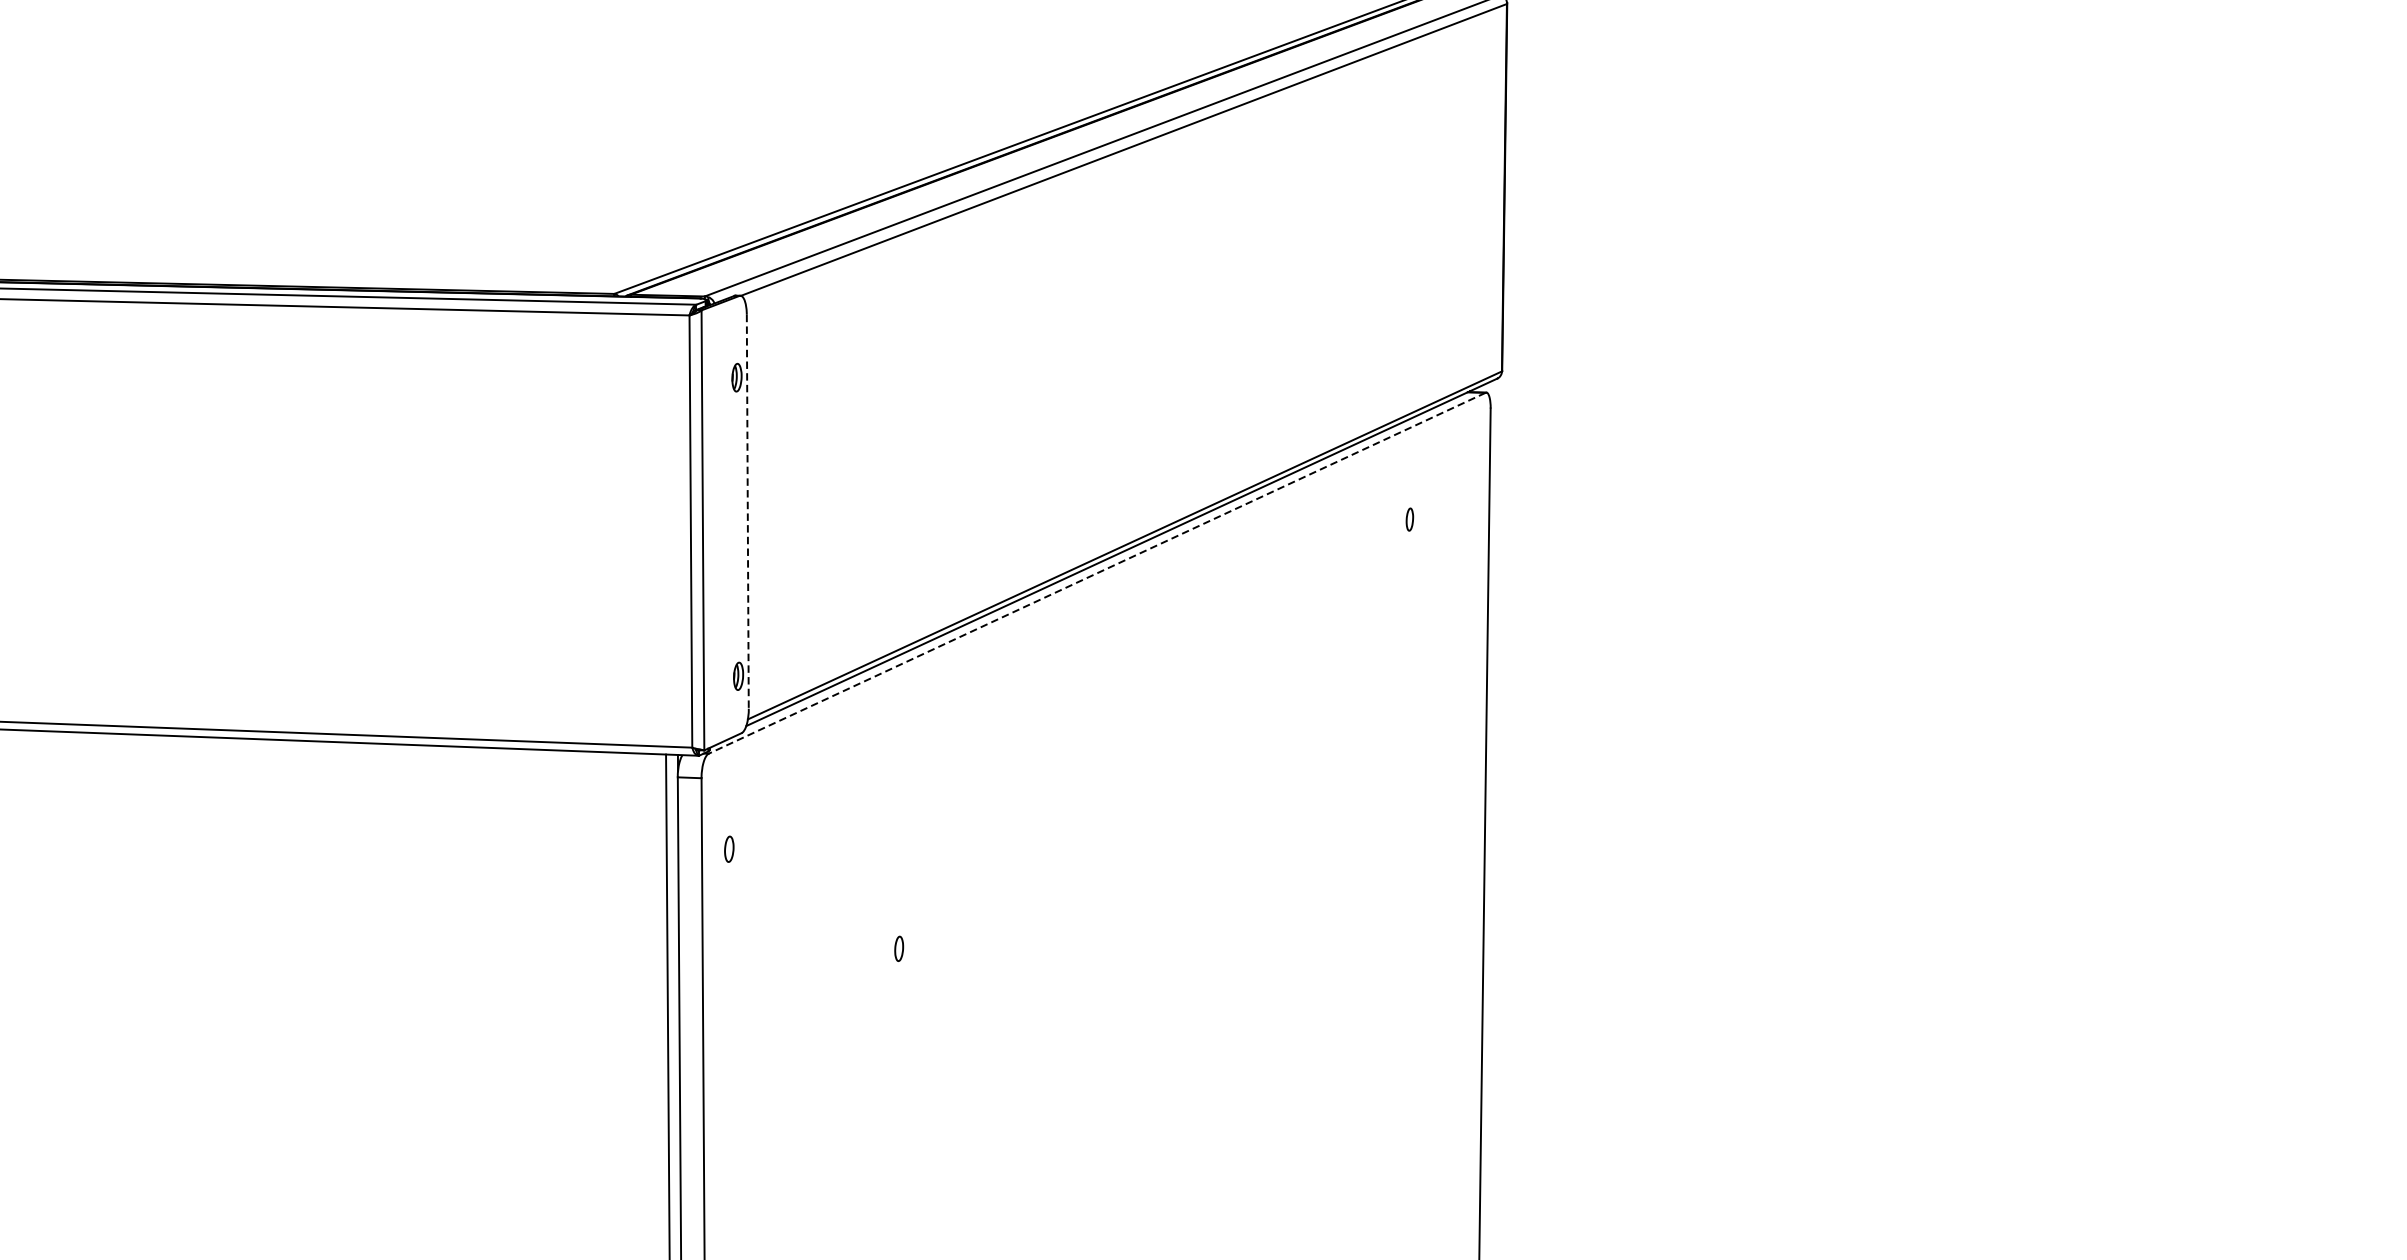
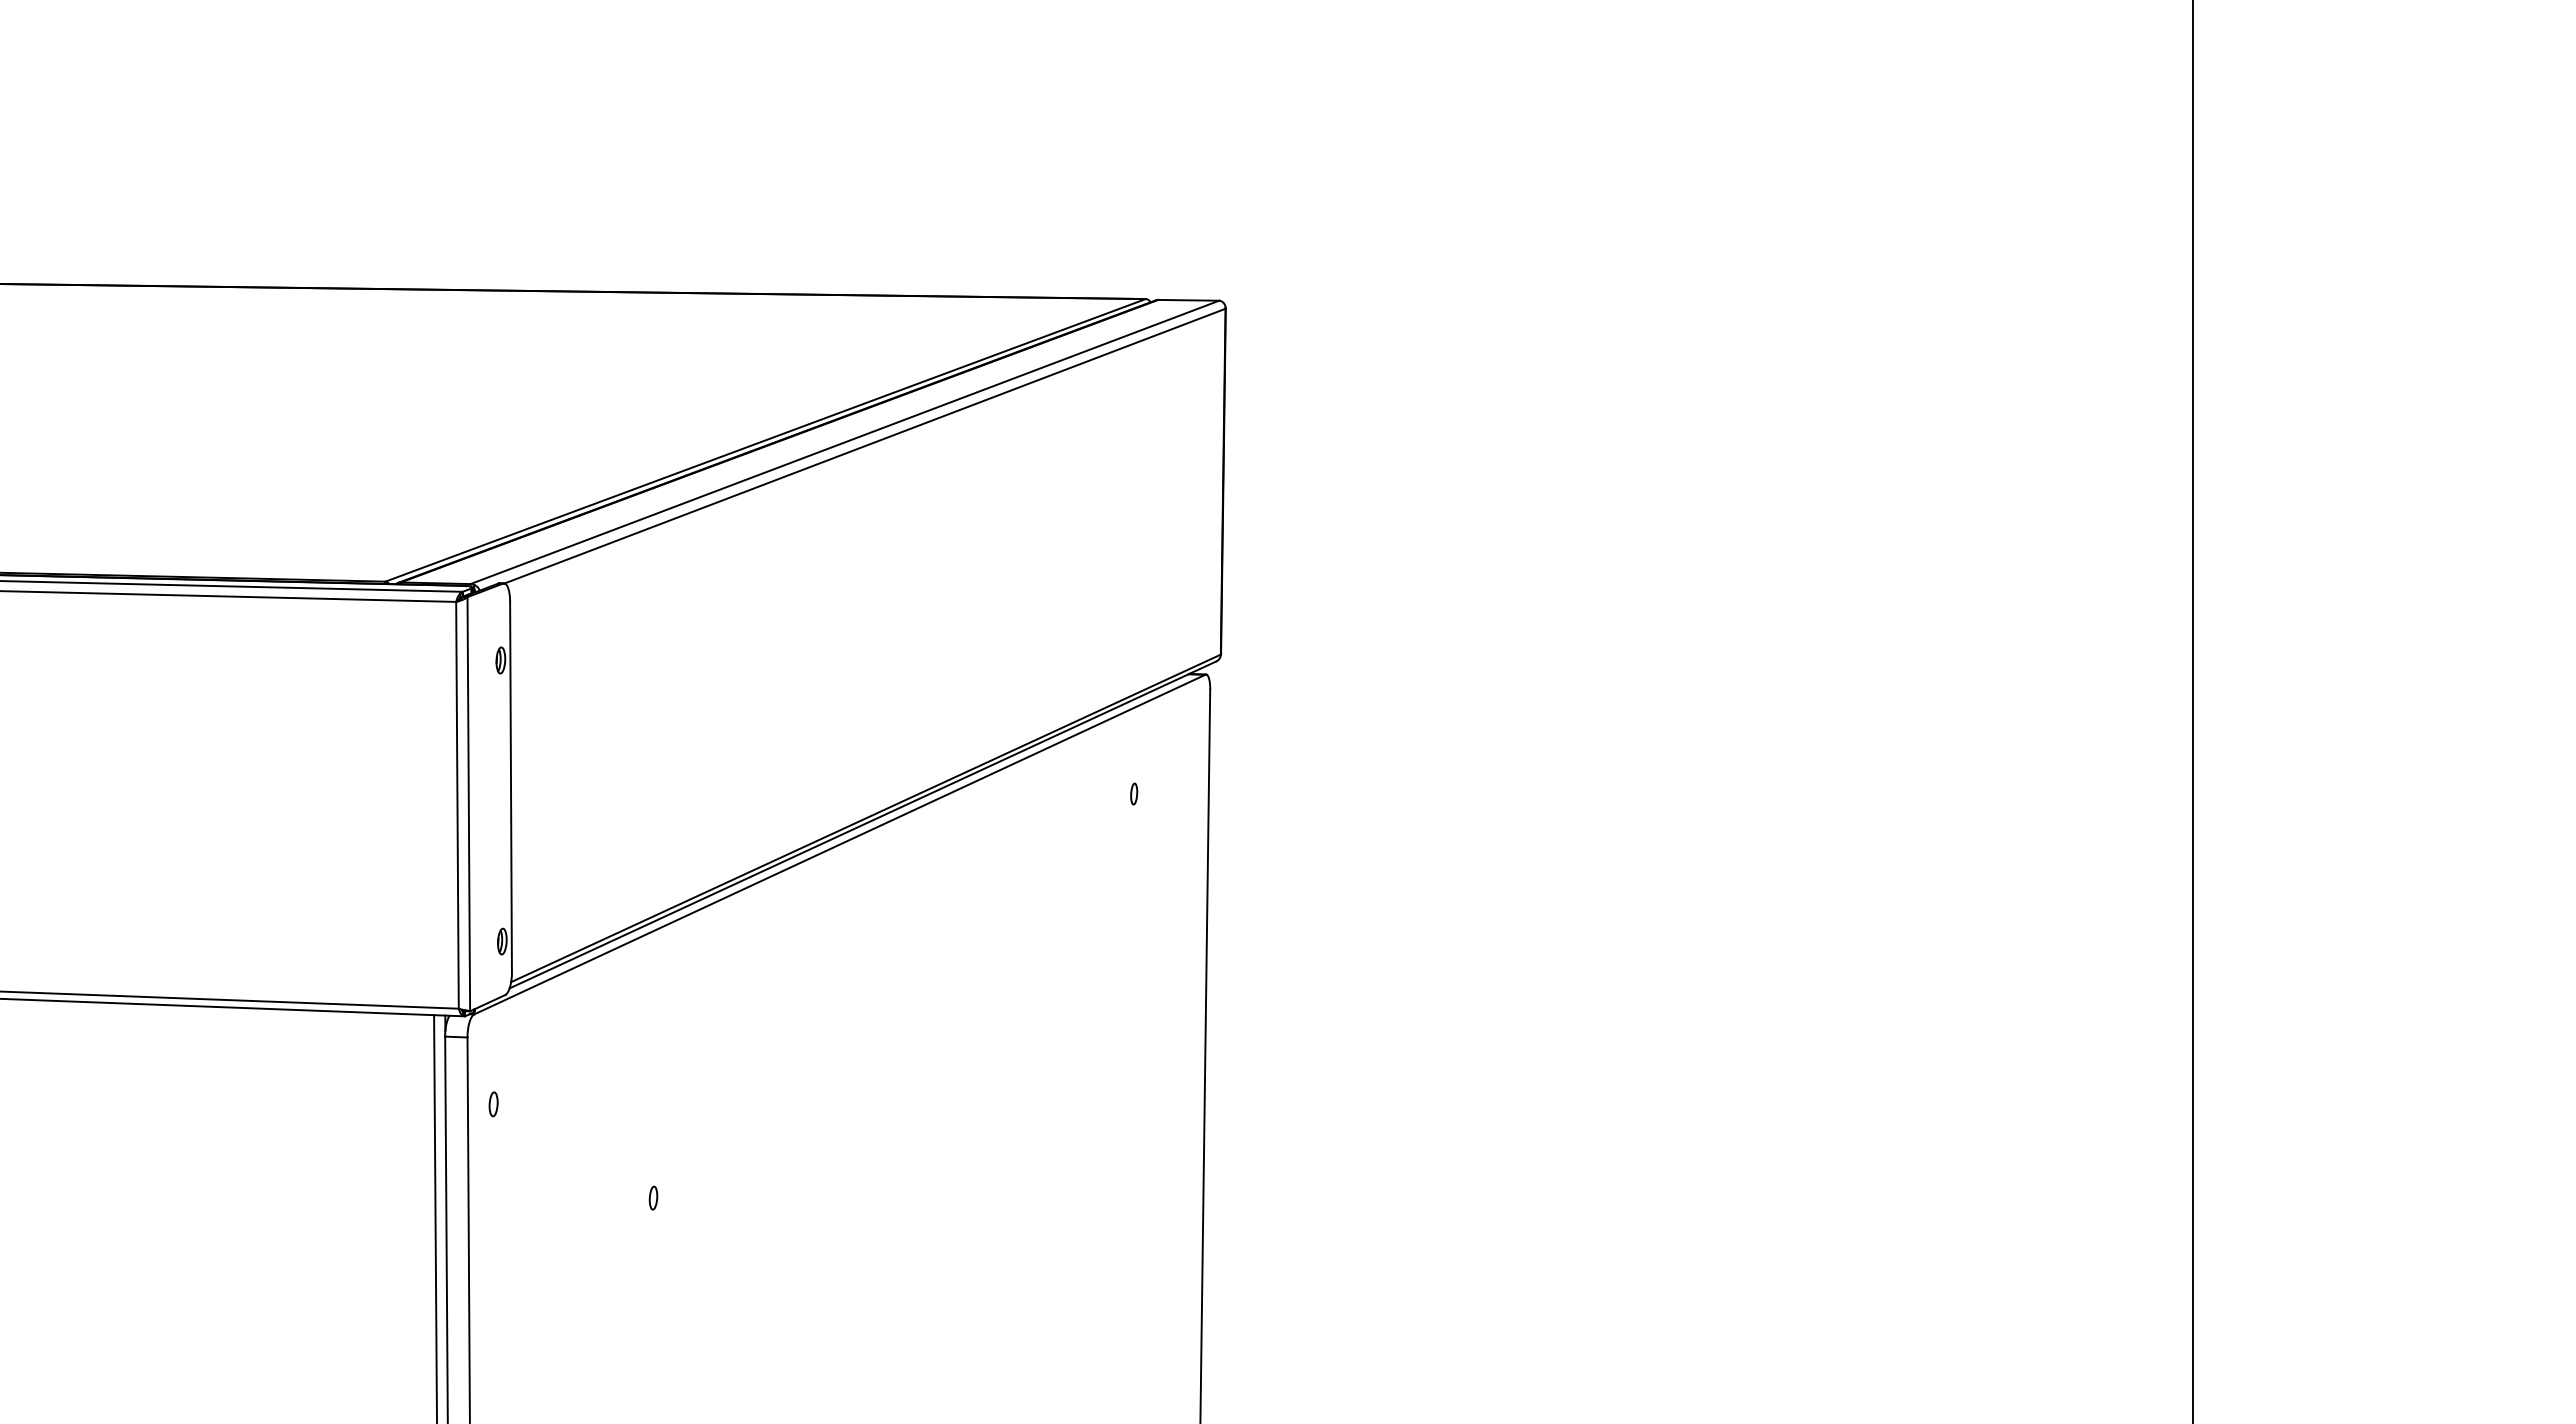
line: (748, 512) -> (511, 787), dashed -> solid
line: (1096, 573) -> (839, 844), dashed -> solid

